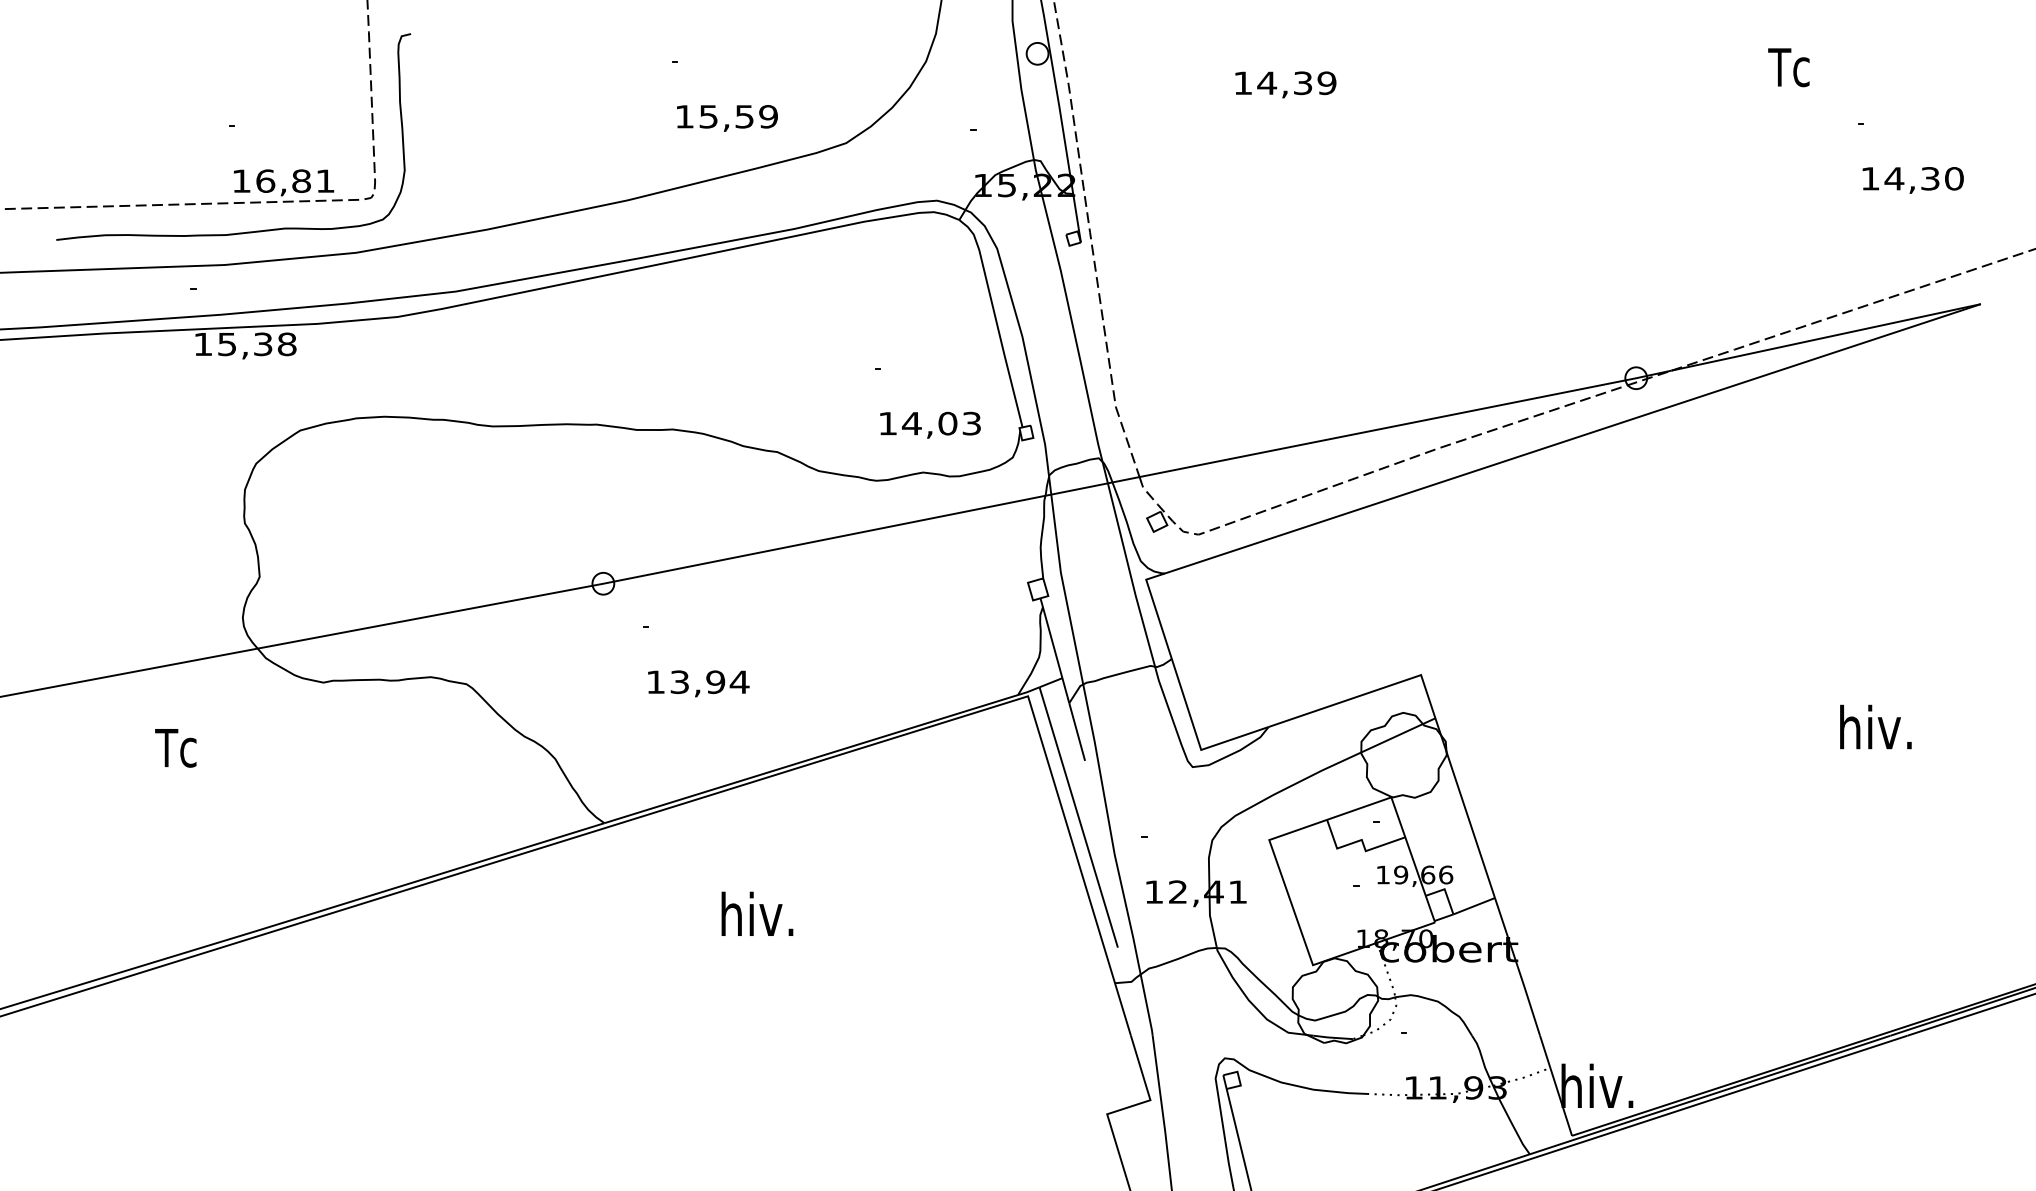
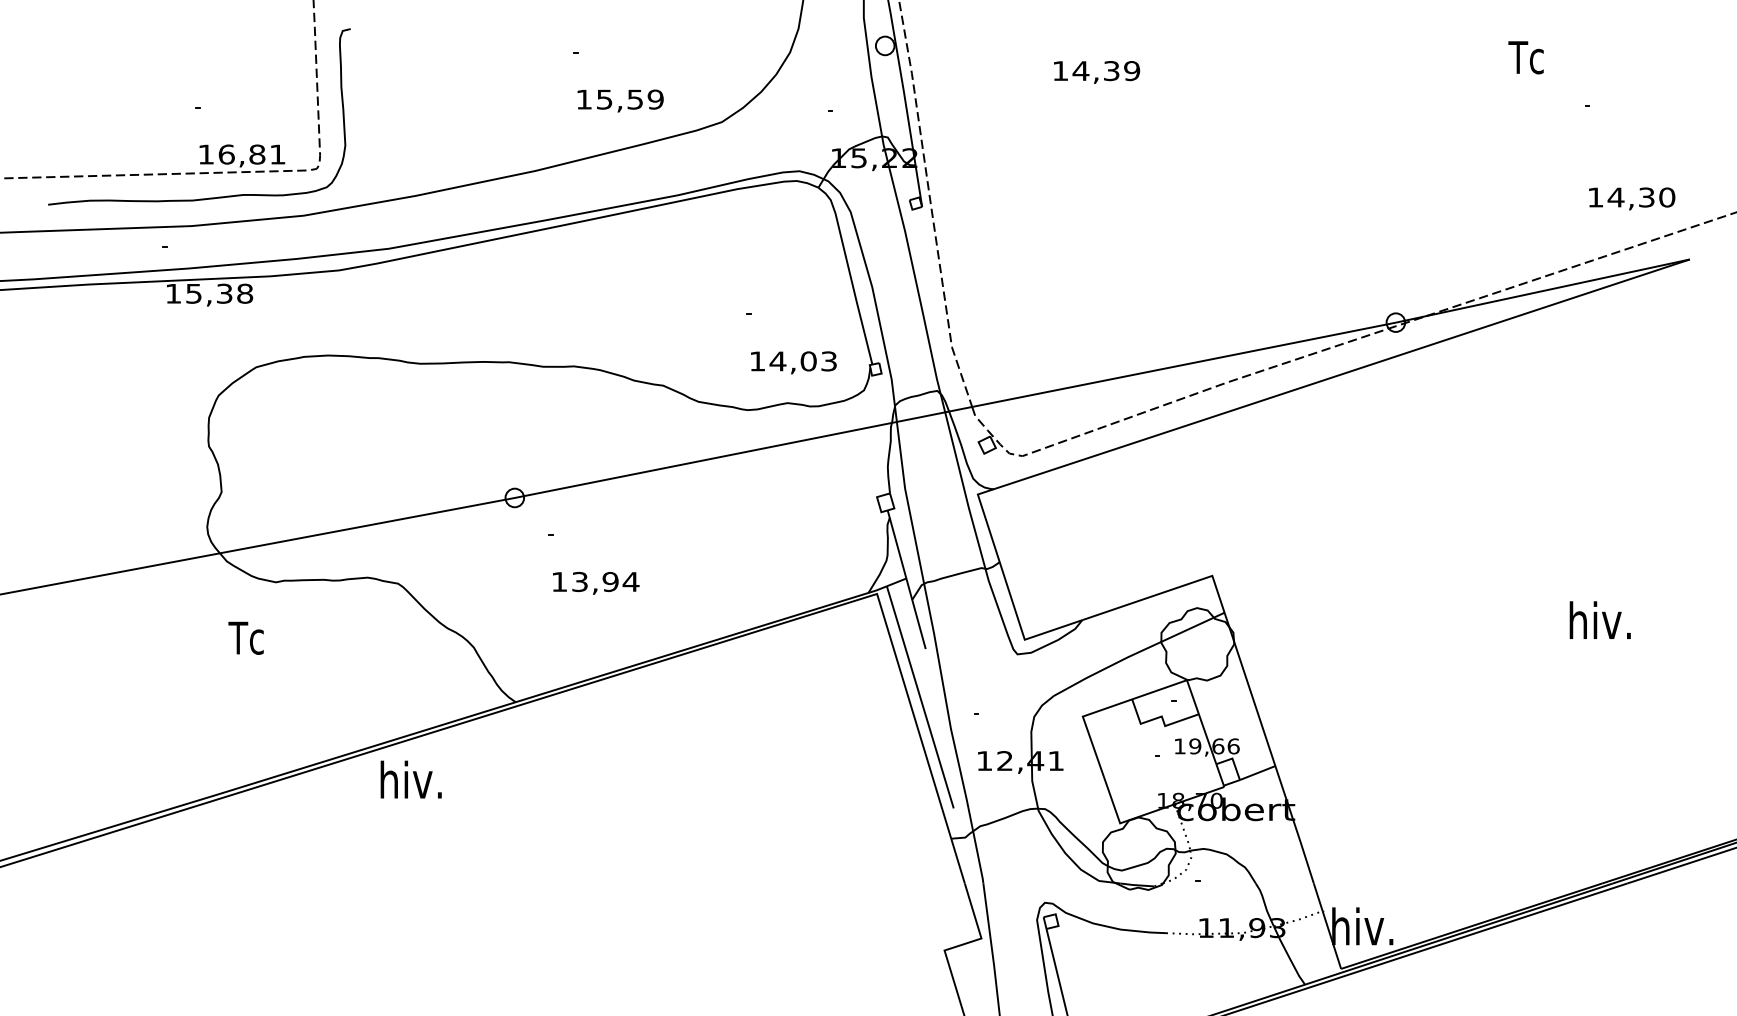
text: (1913, 179) -> (1632, 198), moved
text: (175, 747) -> (245, 637), moved
text: (756, 913) -> (410, 779), moved

